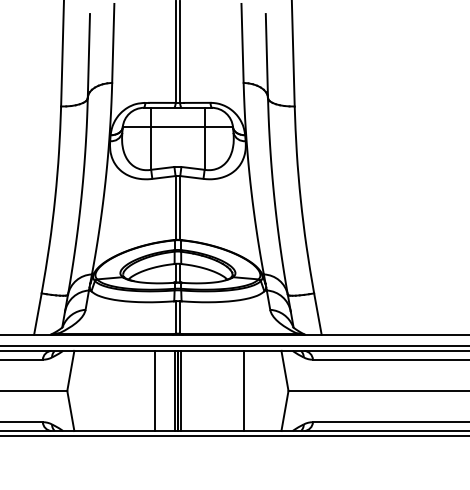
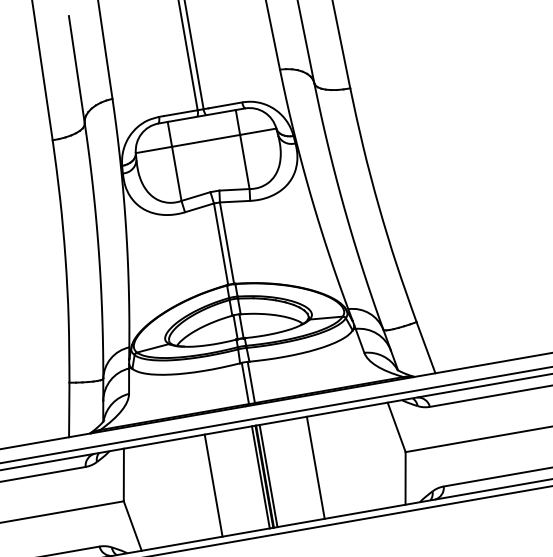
line: (154, 390) -> (213, 485), moved
line: (244, 390) -> (316, 467), moved

